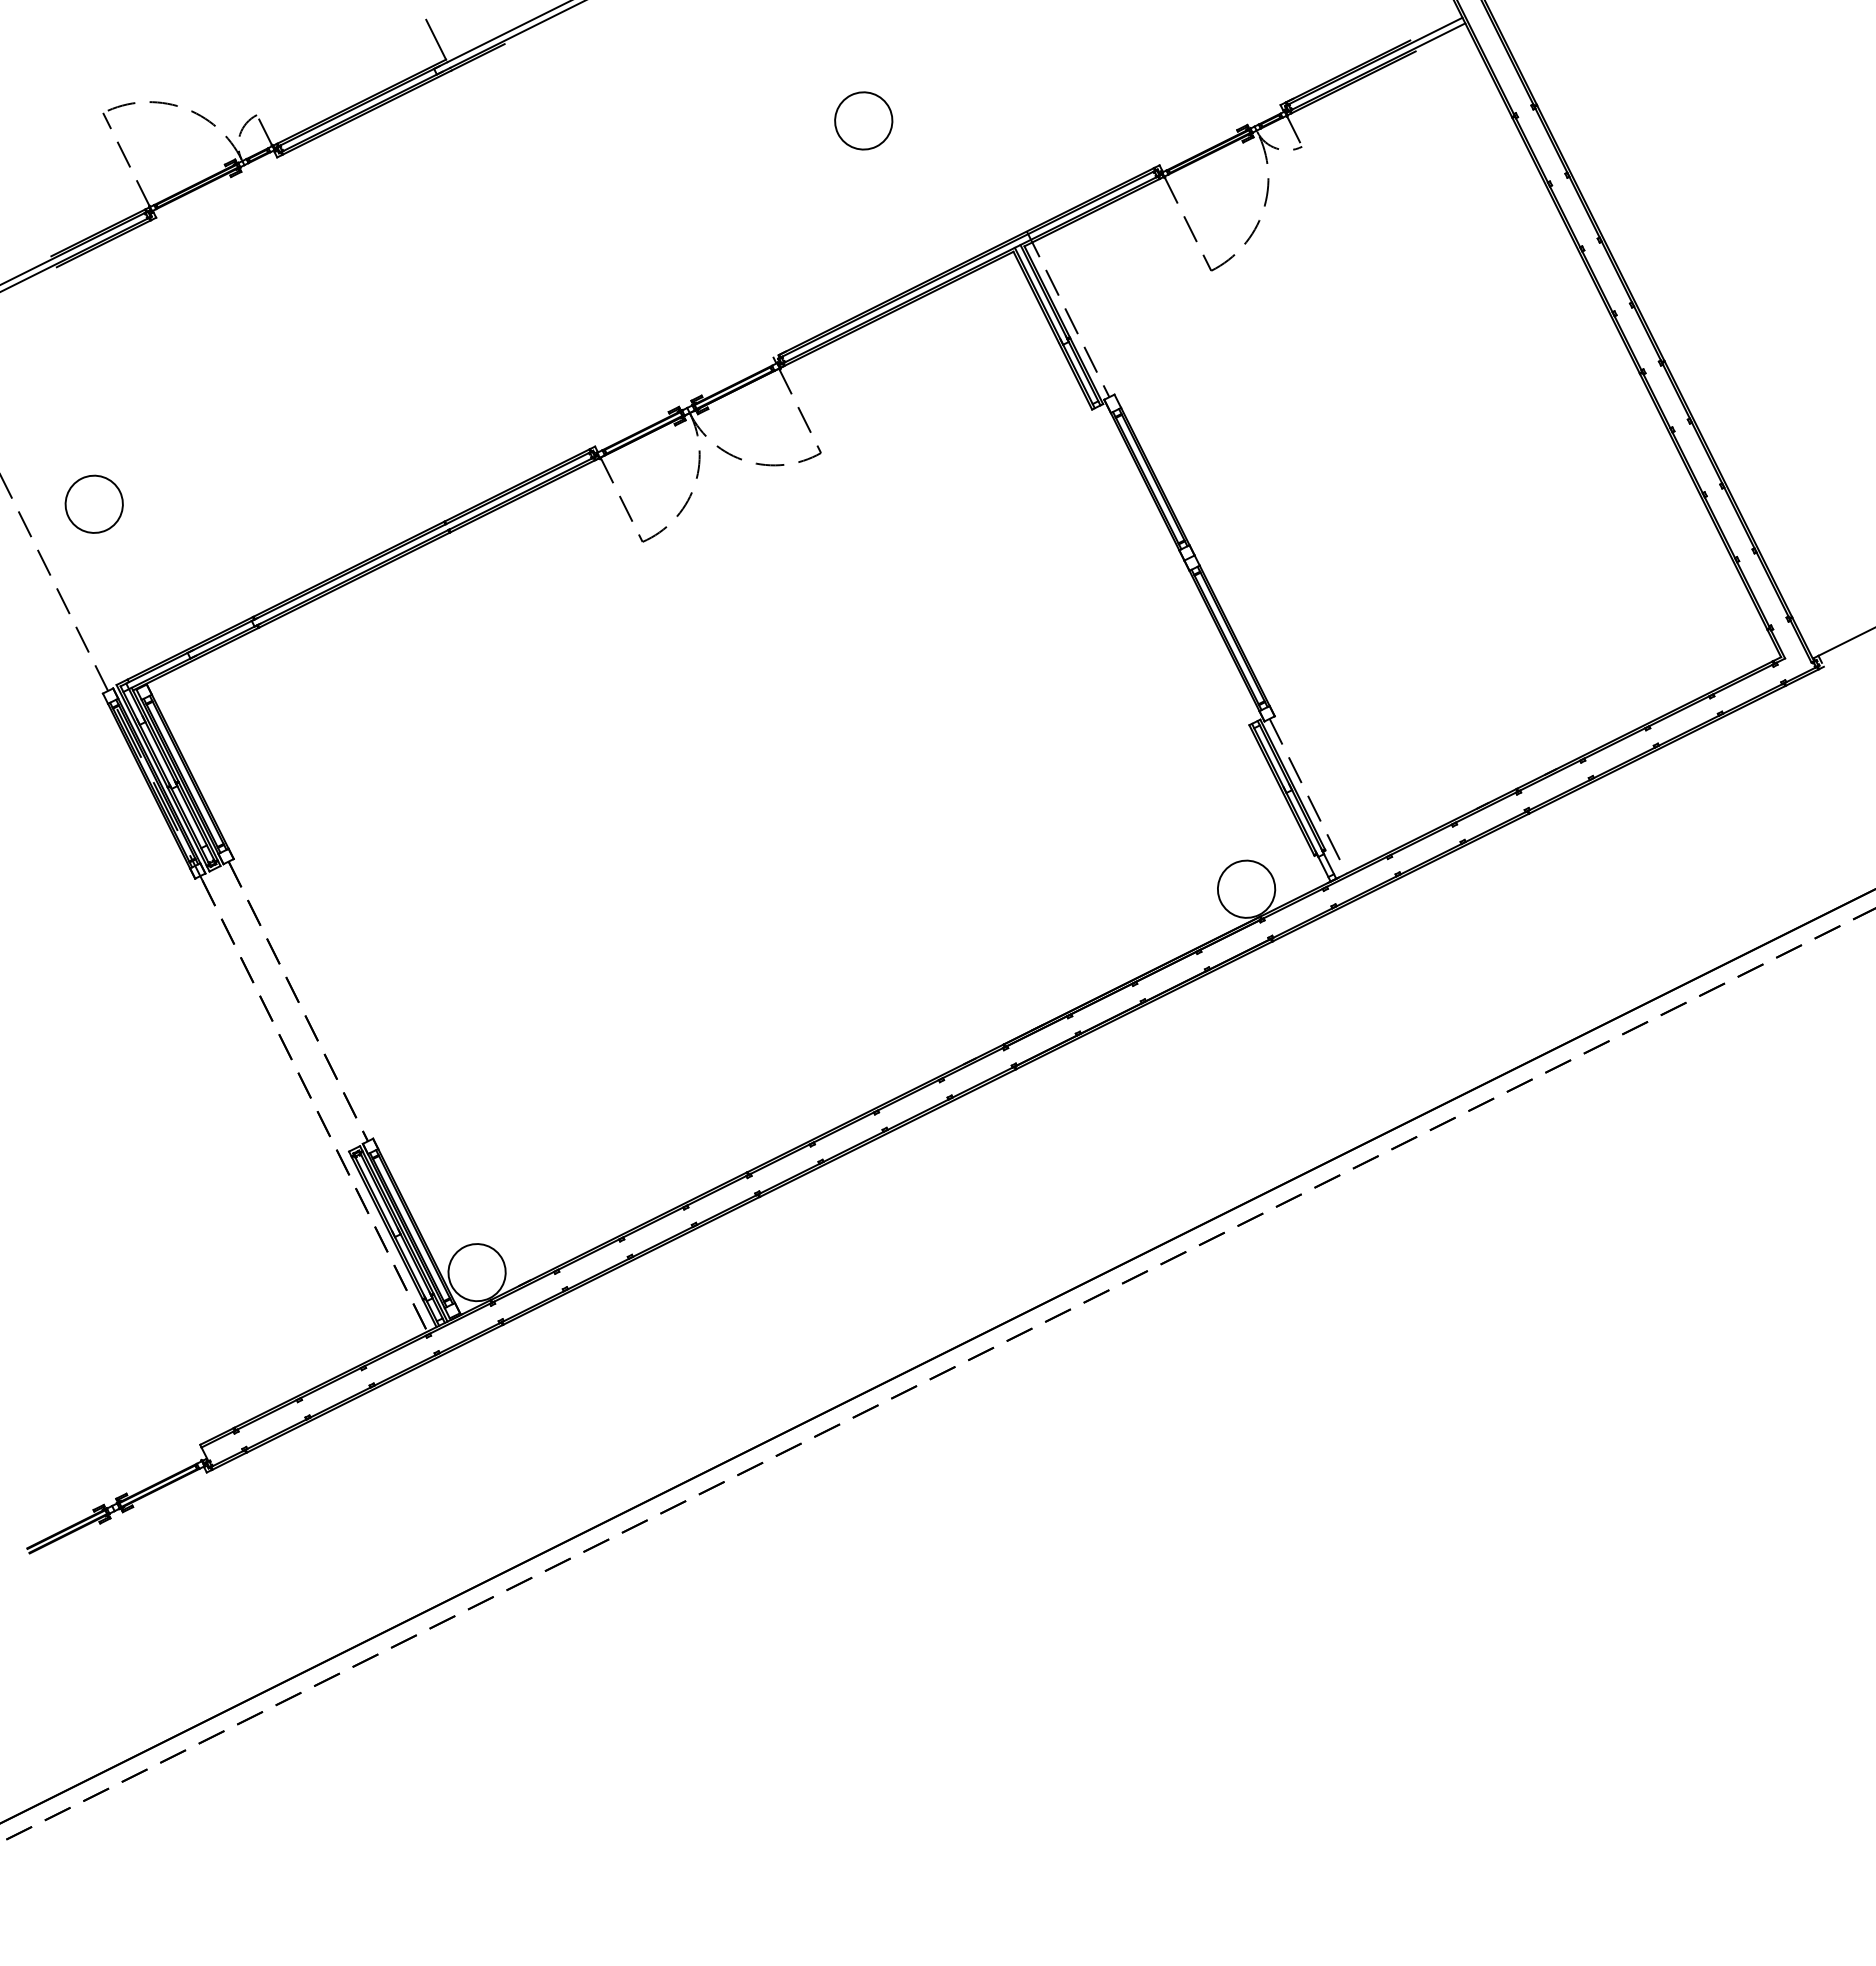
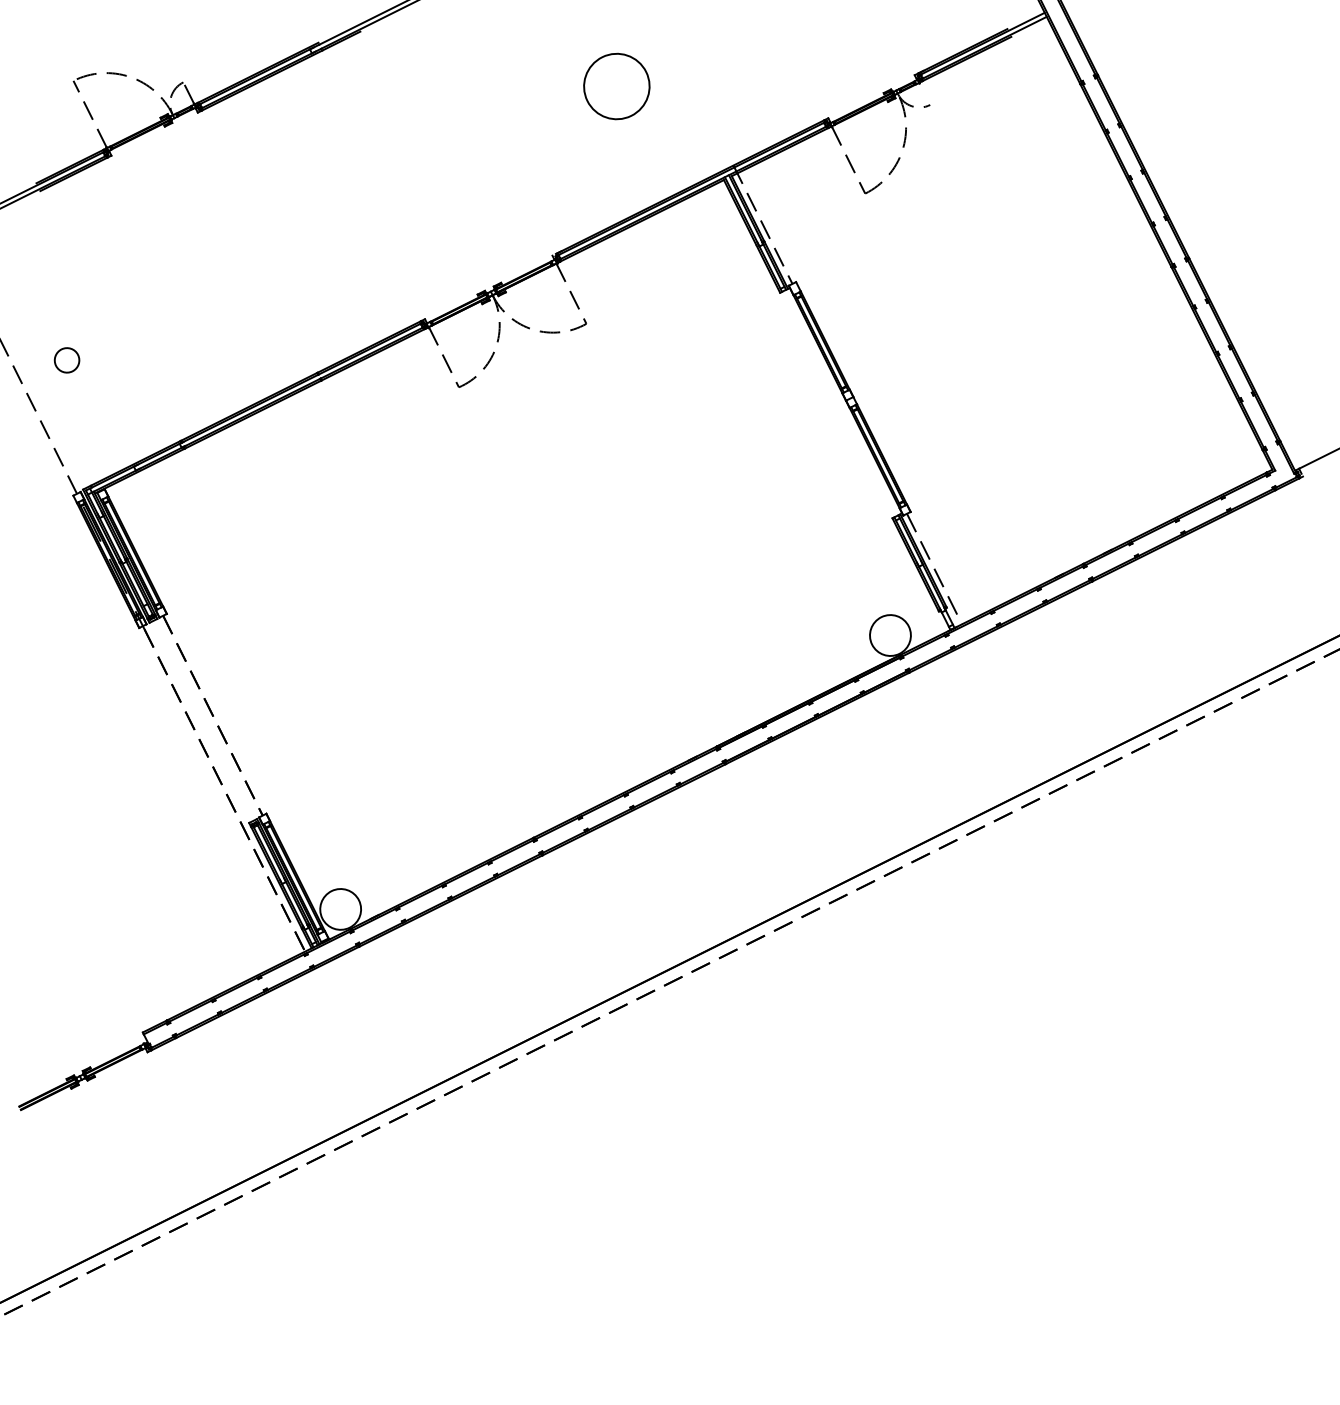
line: (436, 39) -> (311, 28), removed
part: (863, 120) -> (616, 86), size x1.6
line: (1294, 131) -> (924, 94), removed
part: (93, 503) -> (66, 359), size x0.6

